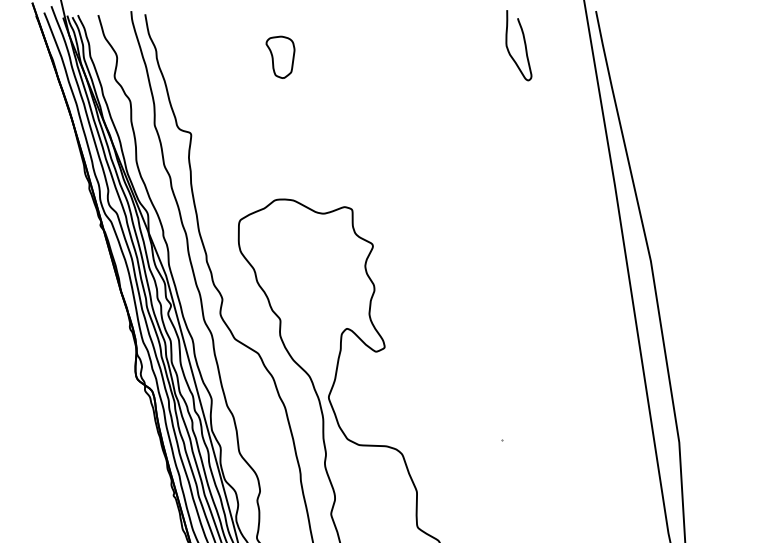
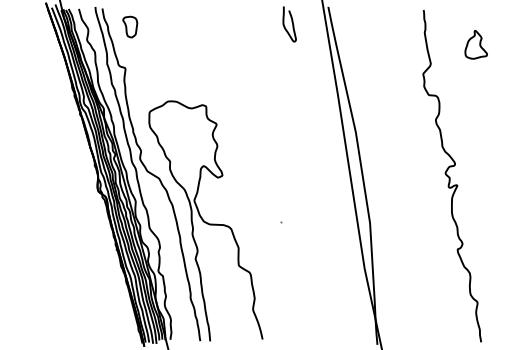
part: (281, 56) -> (130, 26), moved

